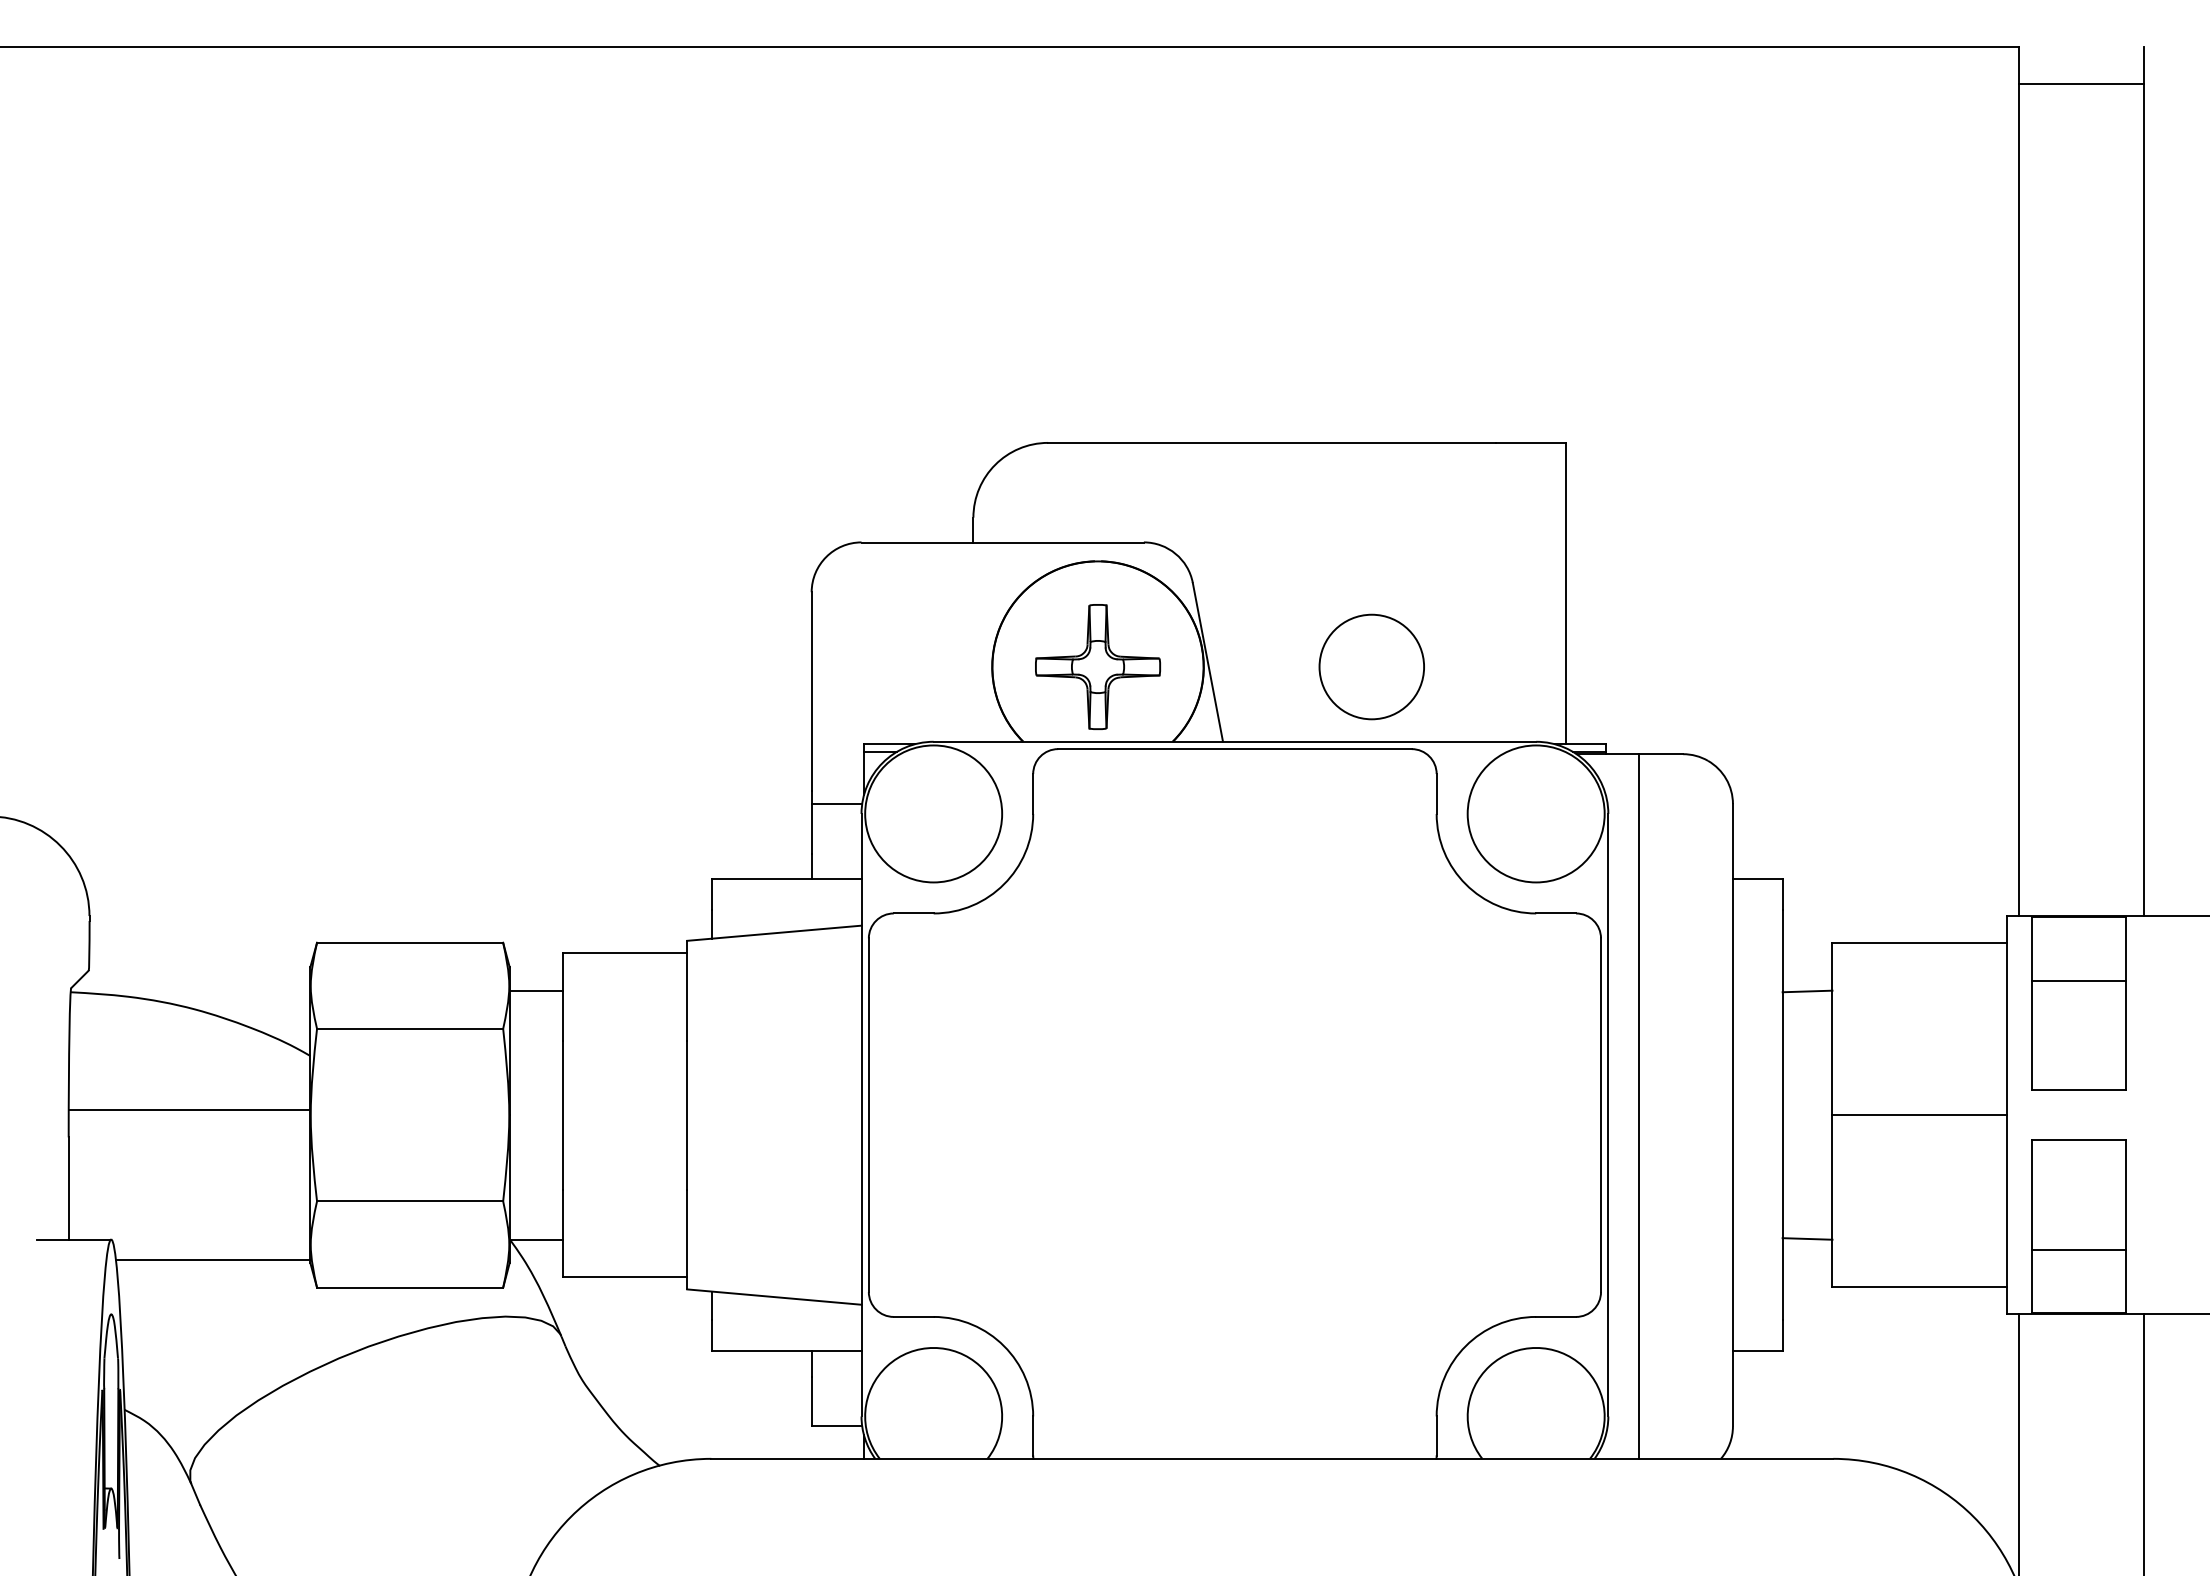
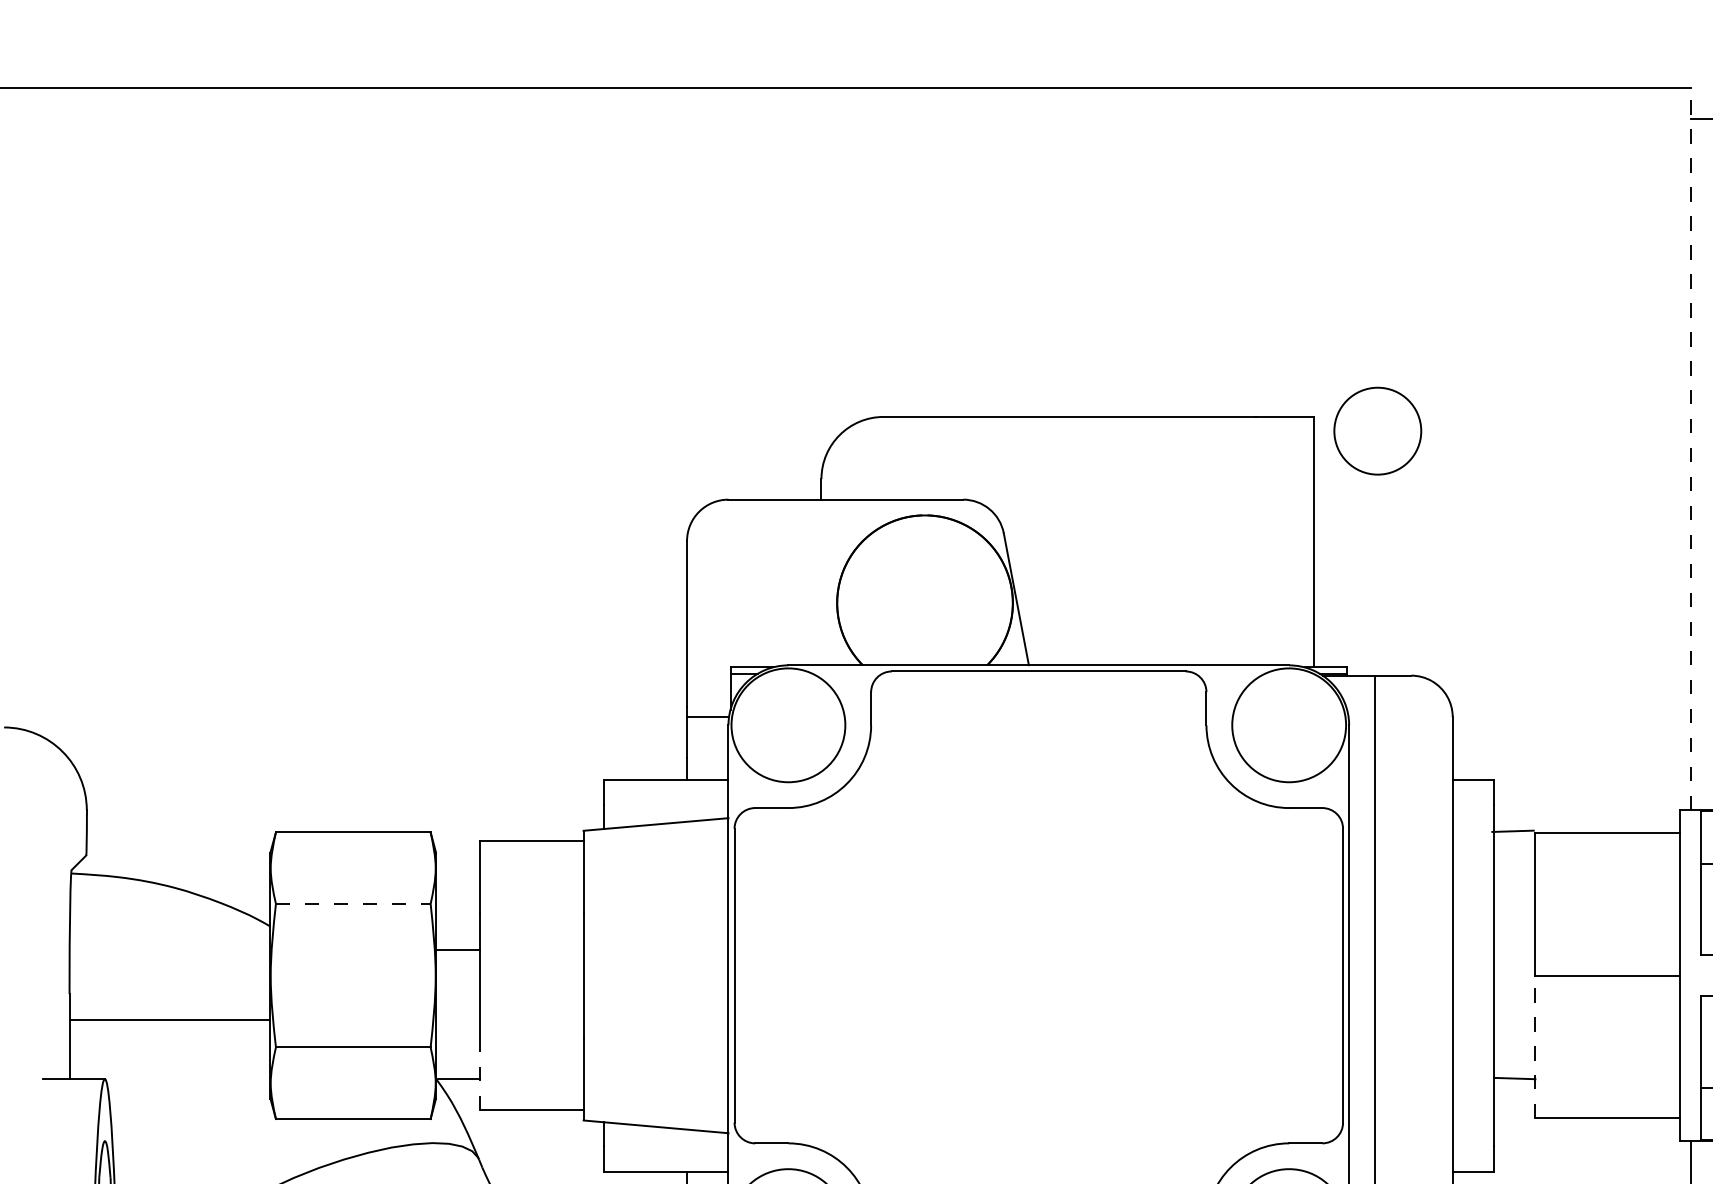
line: (2019, 481) -> (1690, 449), solid -> dashed
part: (1097, 666) -> (924, 602), removed
circle: (1371, 666) -> (1377, 430), moved
line: (535, 990) -> (457, 949), moved
line: (1807, 991) -> (1513, 831), moved
line: (410, 1028) -> (353, 903), solid -> dashed
line: (189, 1110) -> (169, 1019), moved
line: (1832, 1201) -> (1535, 1047), solid -> dashed
line: (562, 1233) -> (479, 1074), solid -> dashed
line: (212, 1259) -> (189, 1095), removed

